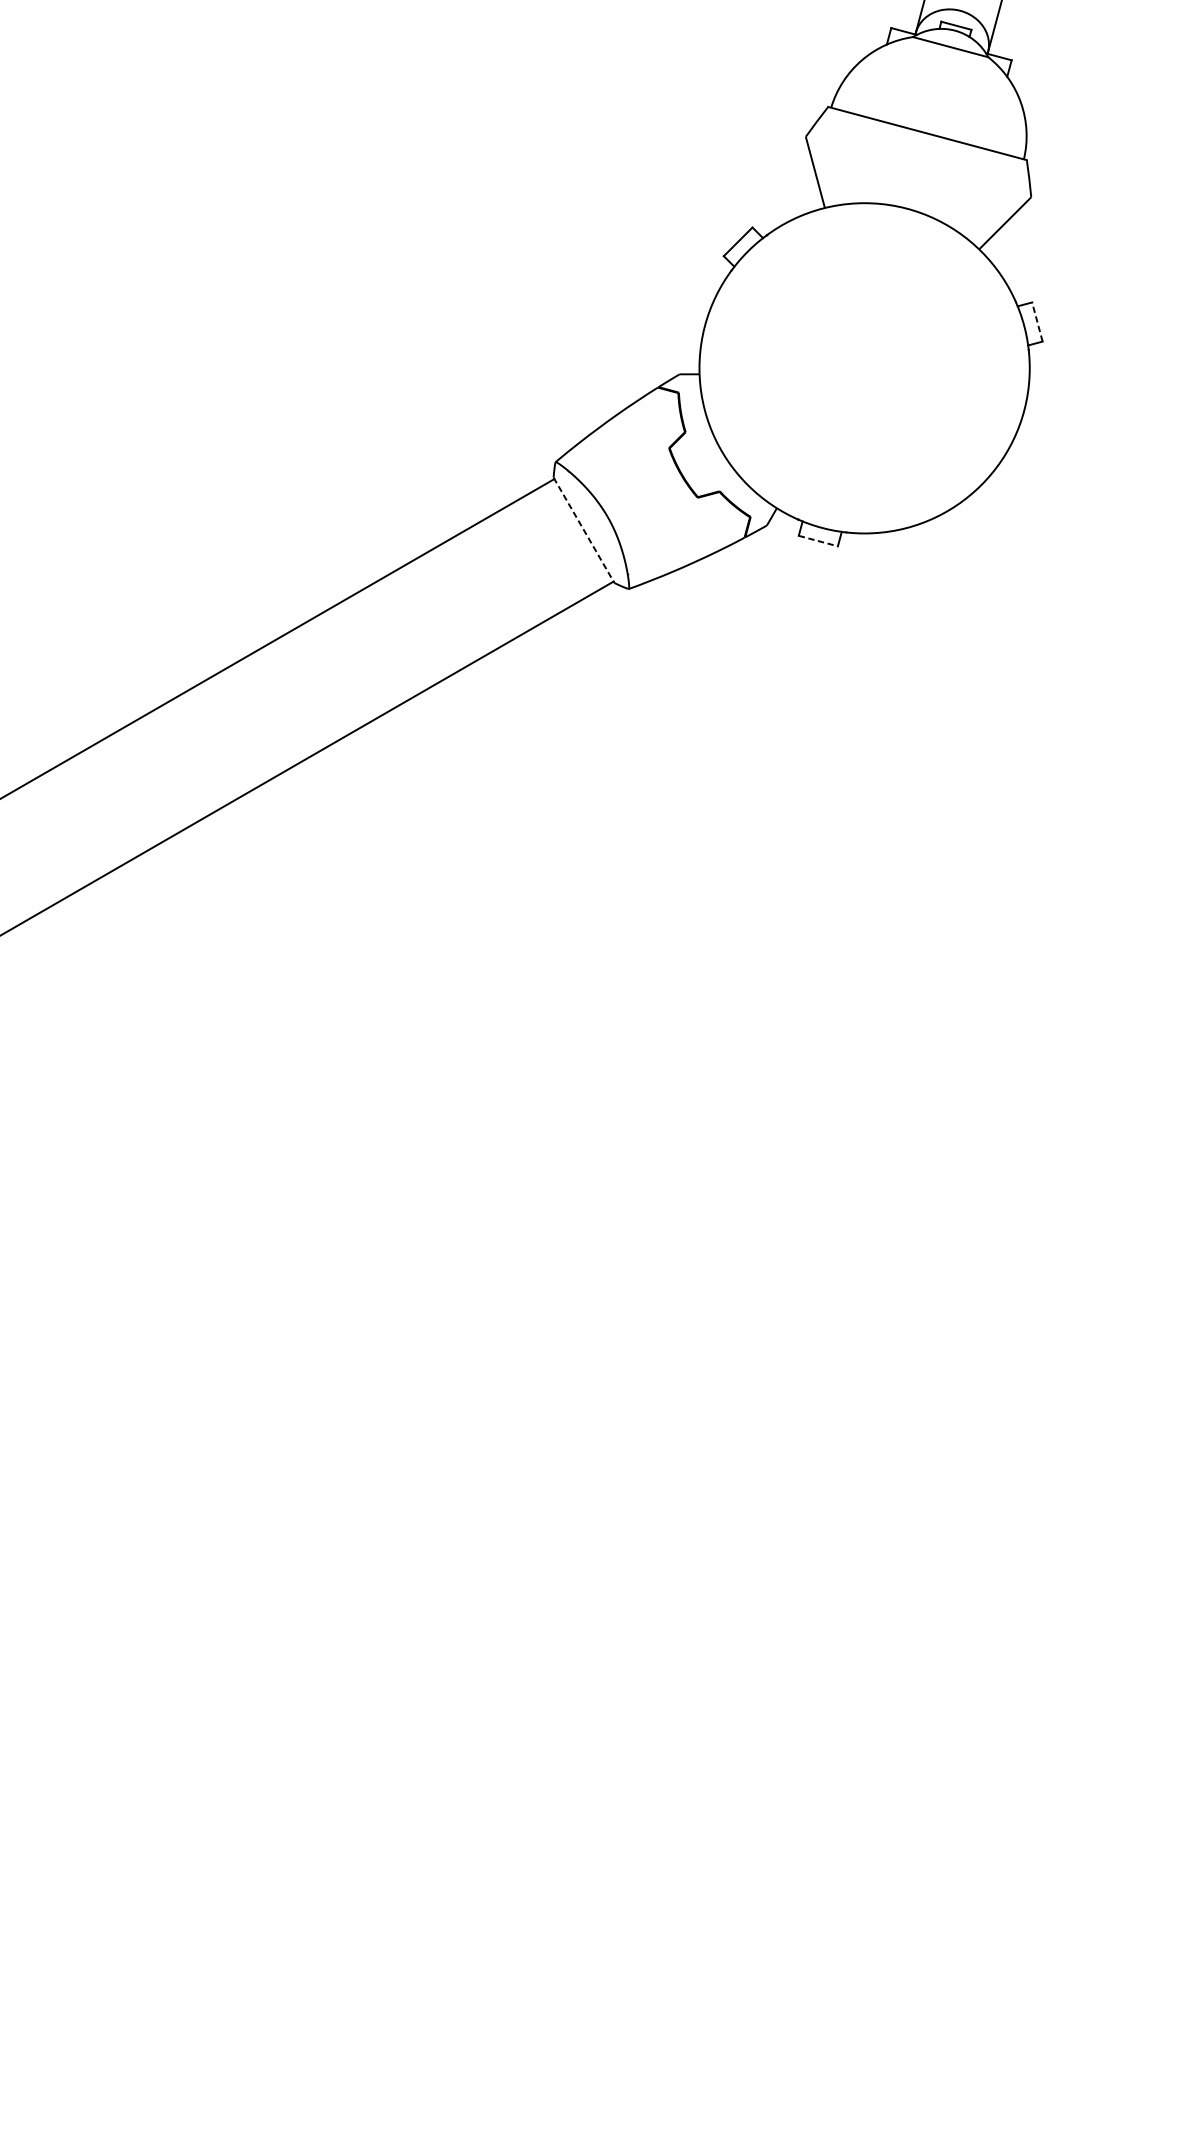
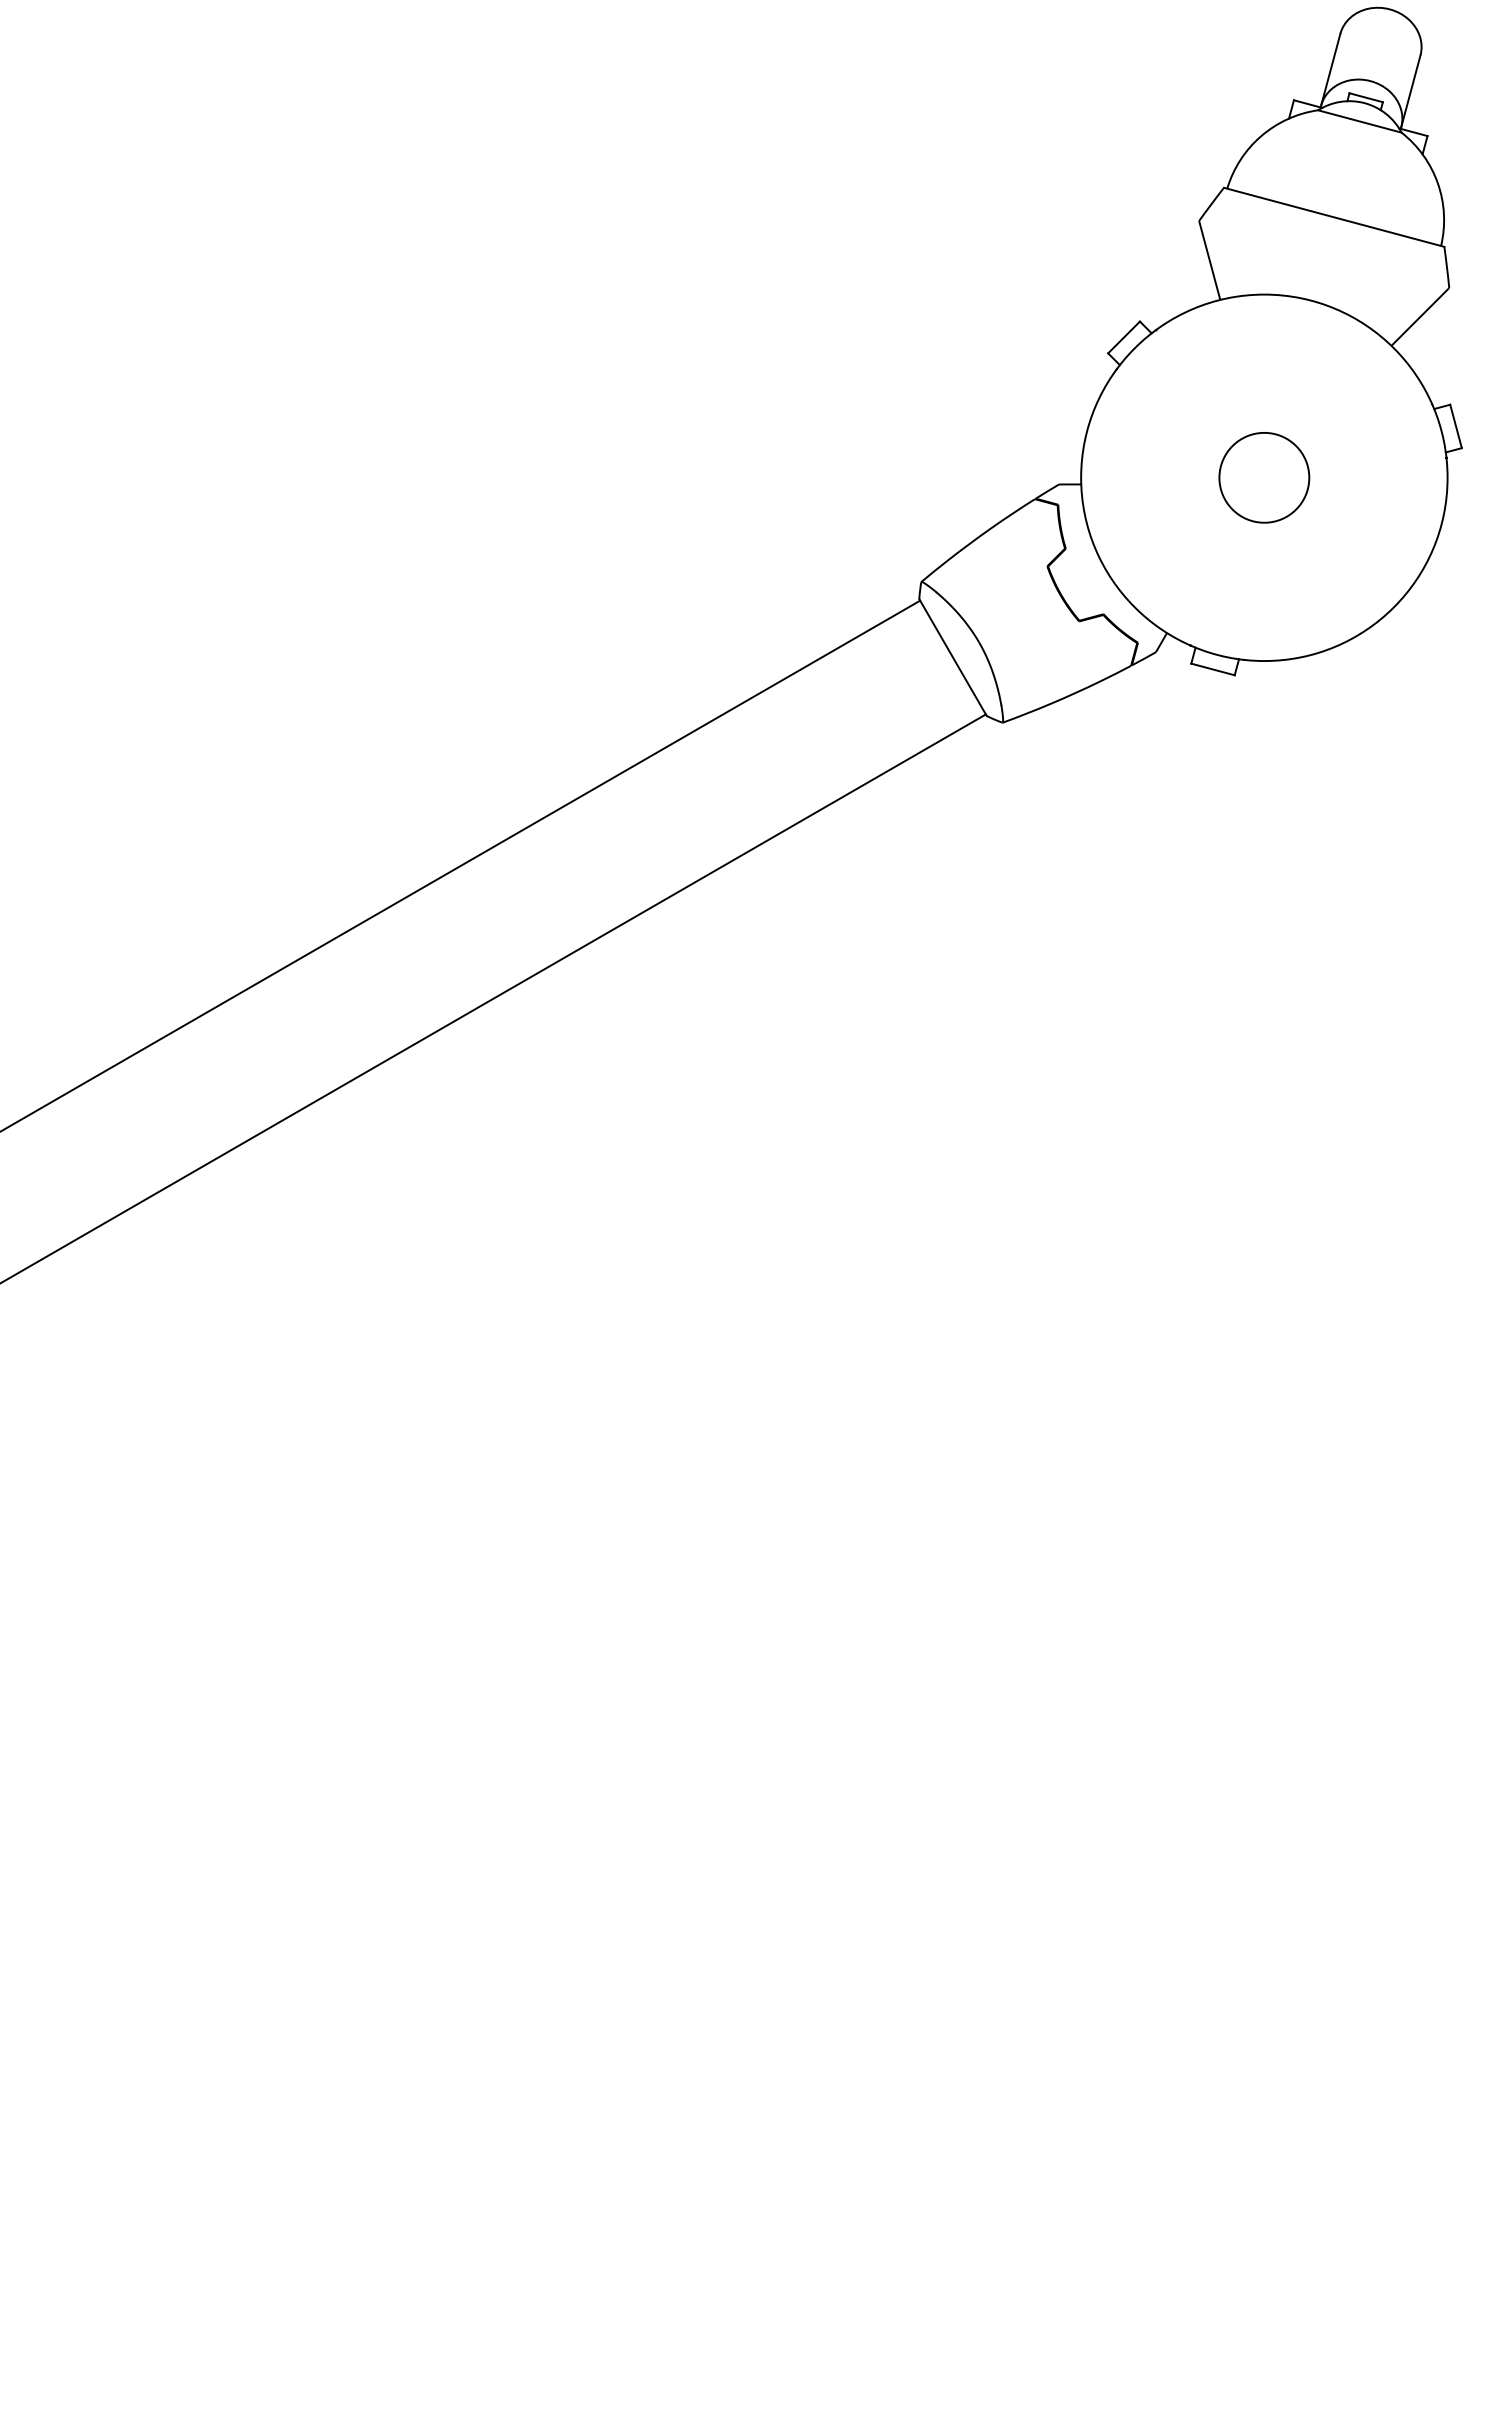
line: (1036, 321) -> (1455, 425), dashed -> solid
circle: (864, 368) -> (1264, 477), added
line: (584, 531) -> (953, 658), dashed -> solid
line: (818, 541) -> (1213, 669), dashed -> solid

